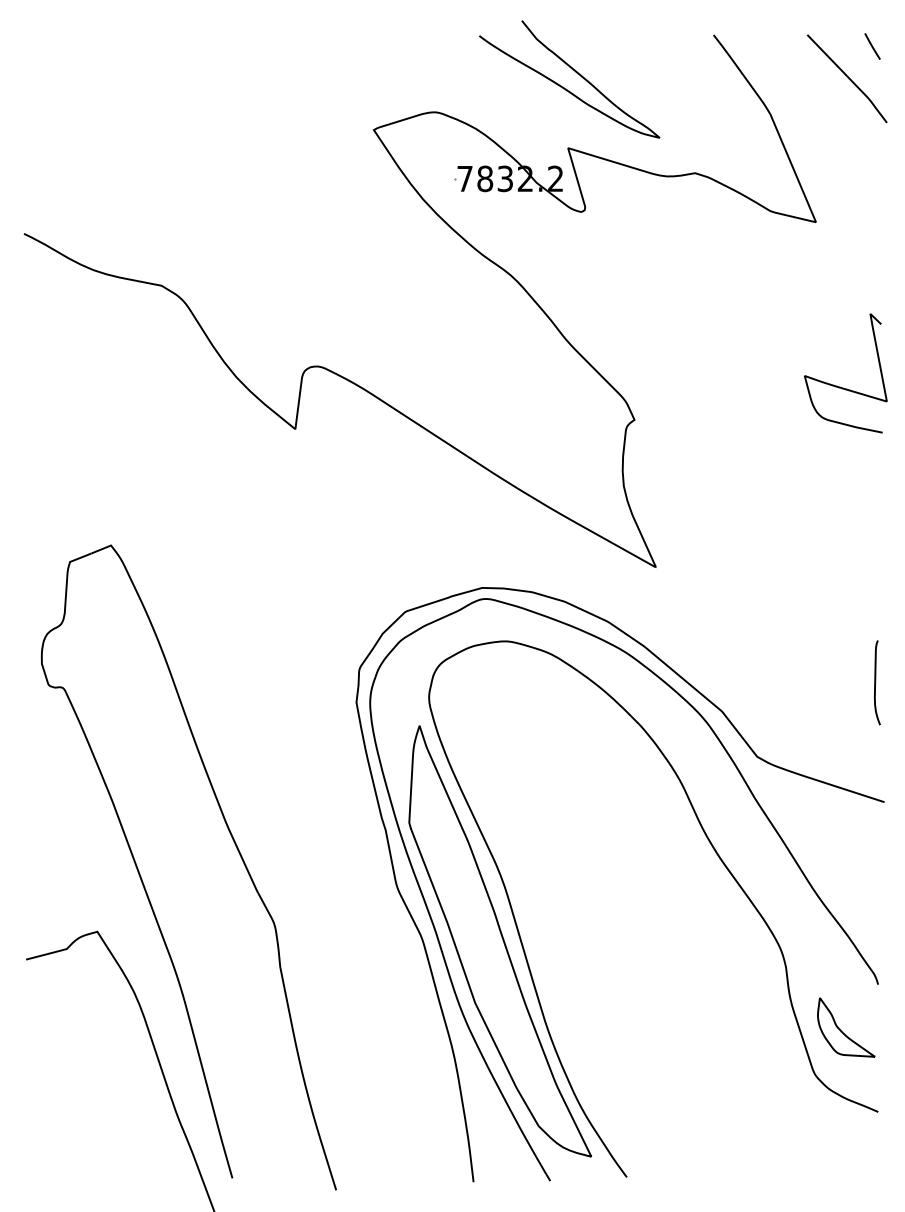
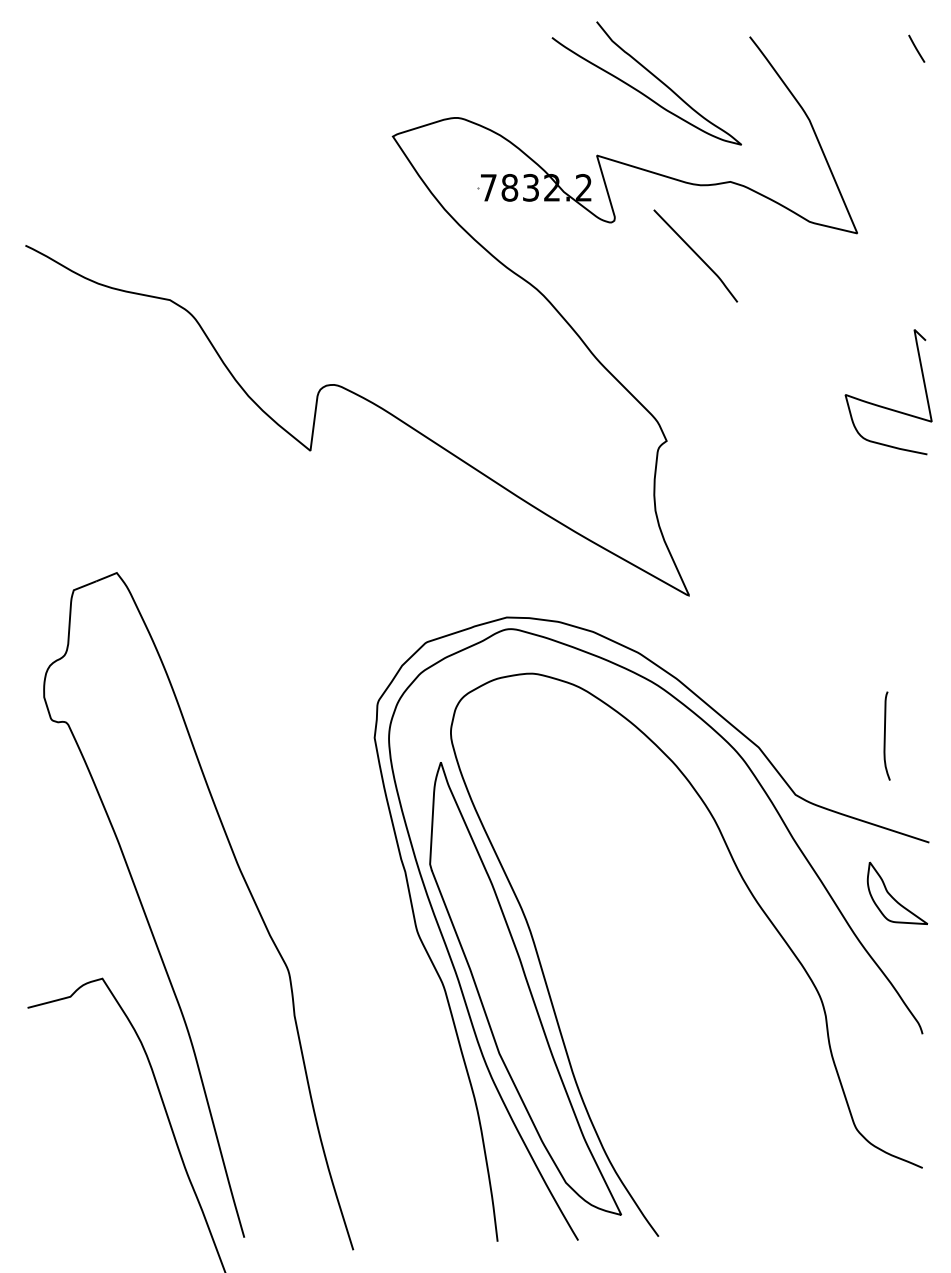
curve: (575, 72) -> (653, 76), moved
curve: (847, 77) -> (696, 254), moved
curve: (876, 682) -> (886, 735), moved
part: (846, 1027) -> (897, 893), moved

